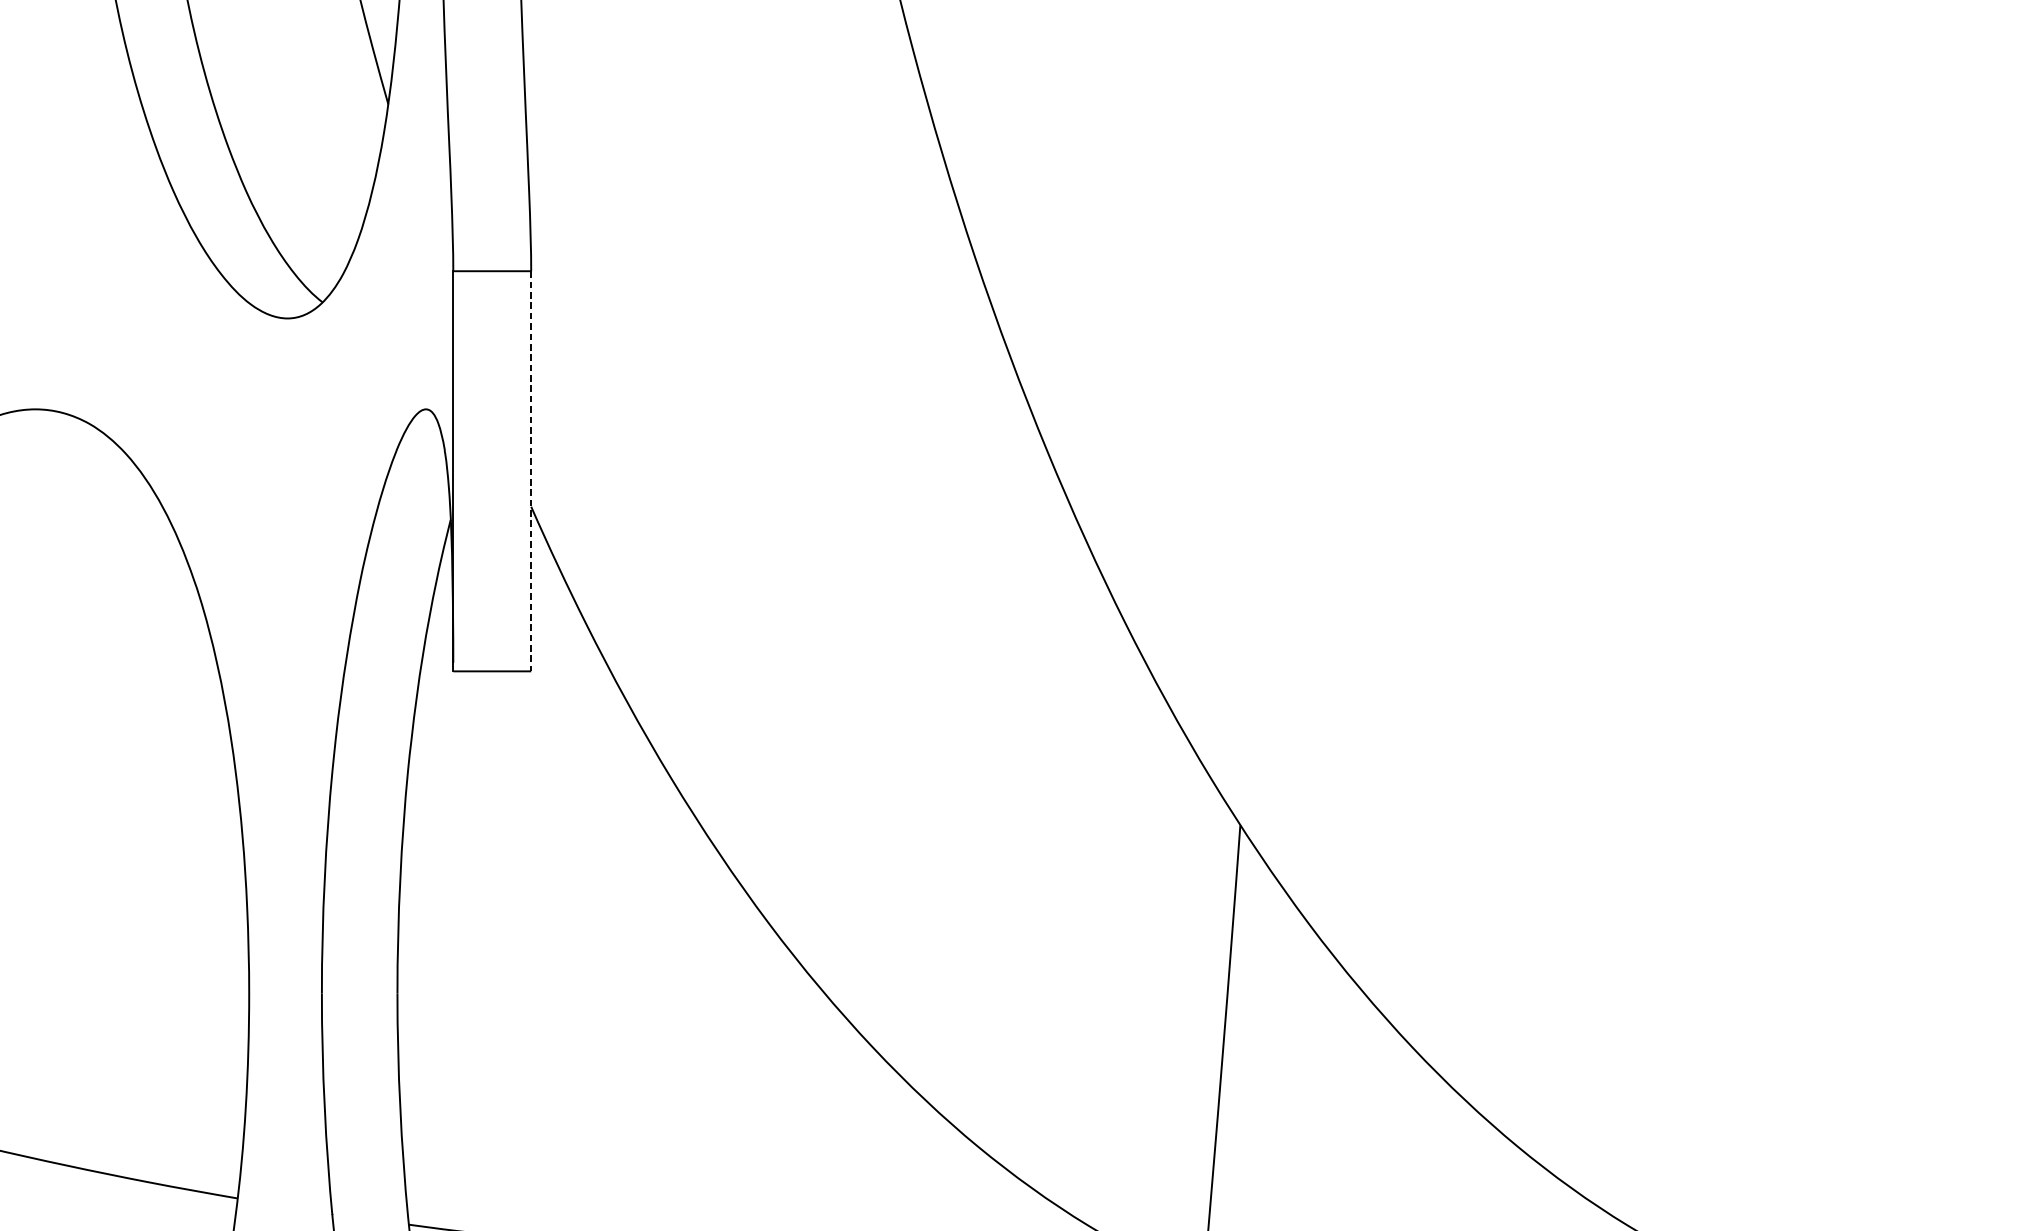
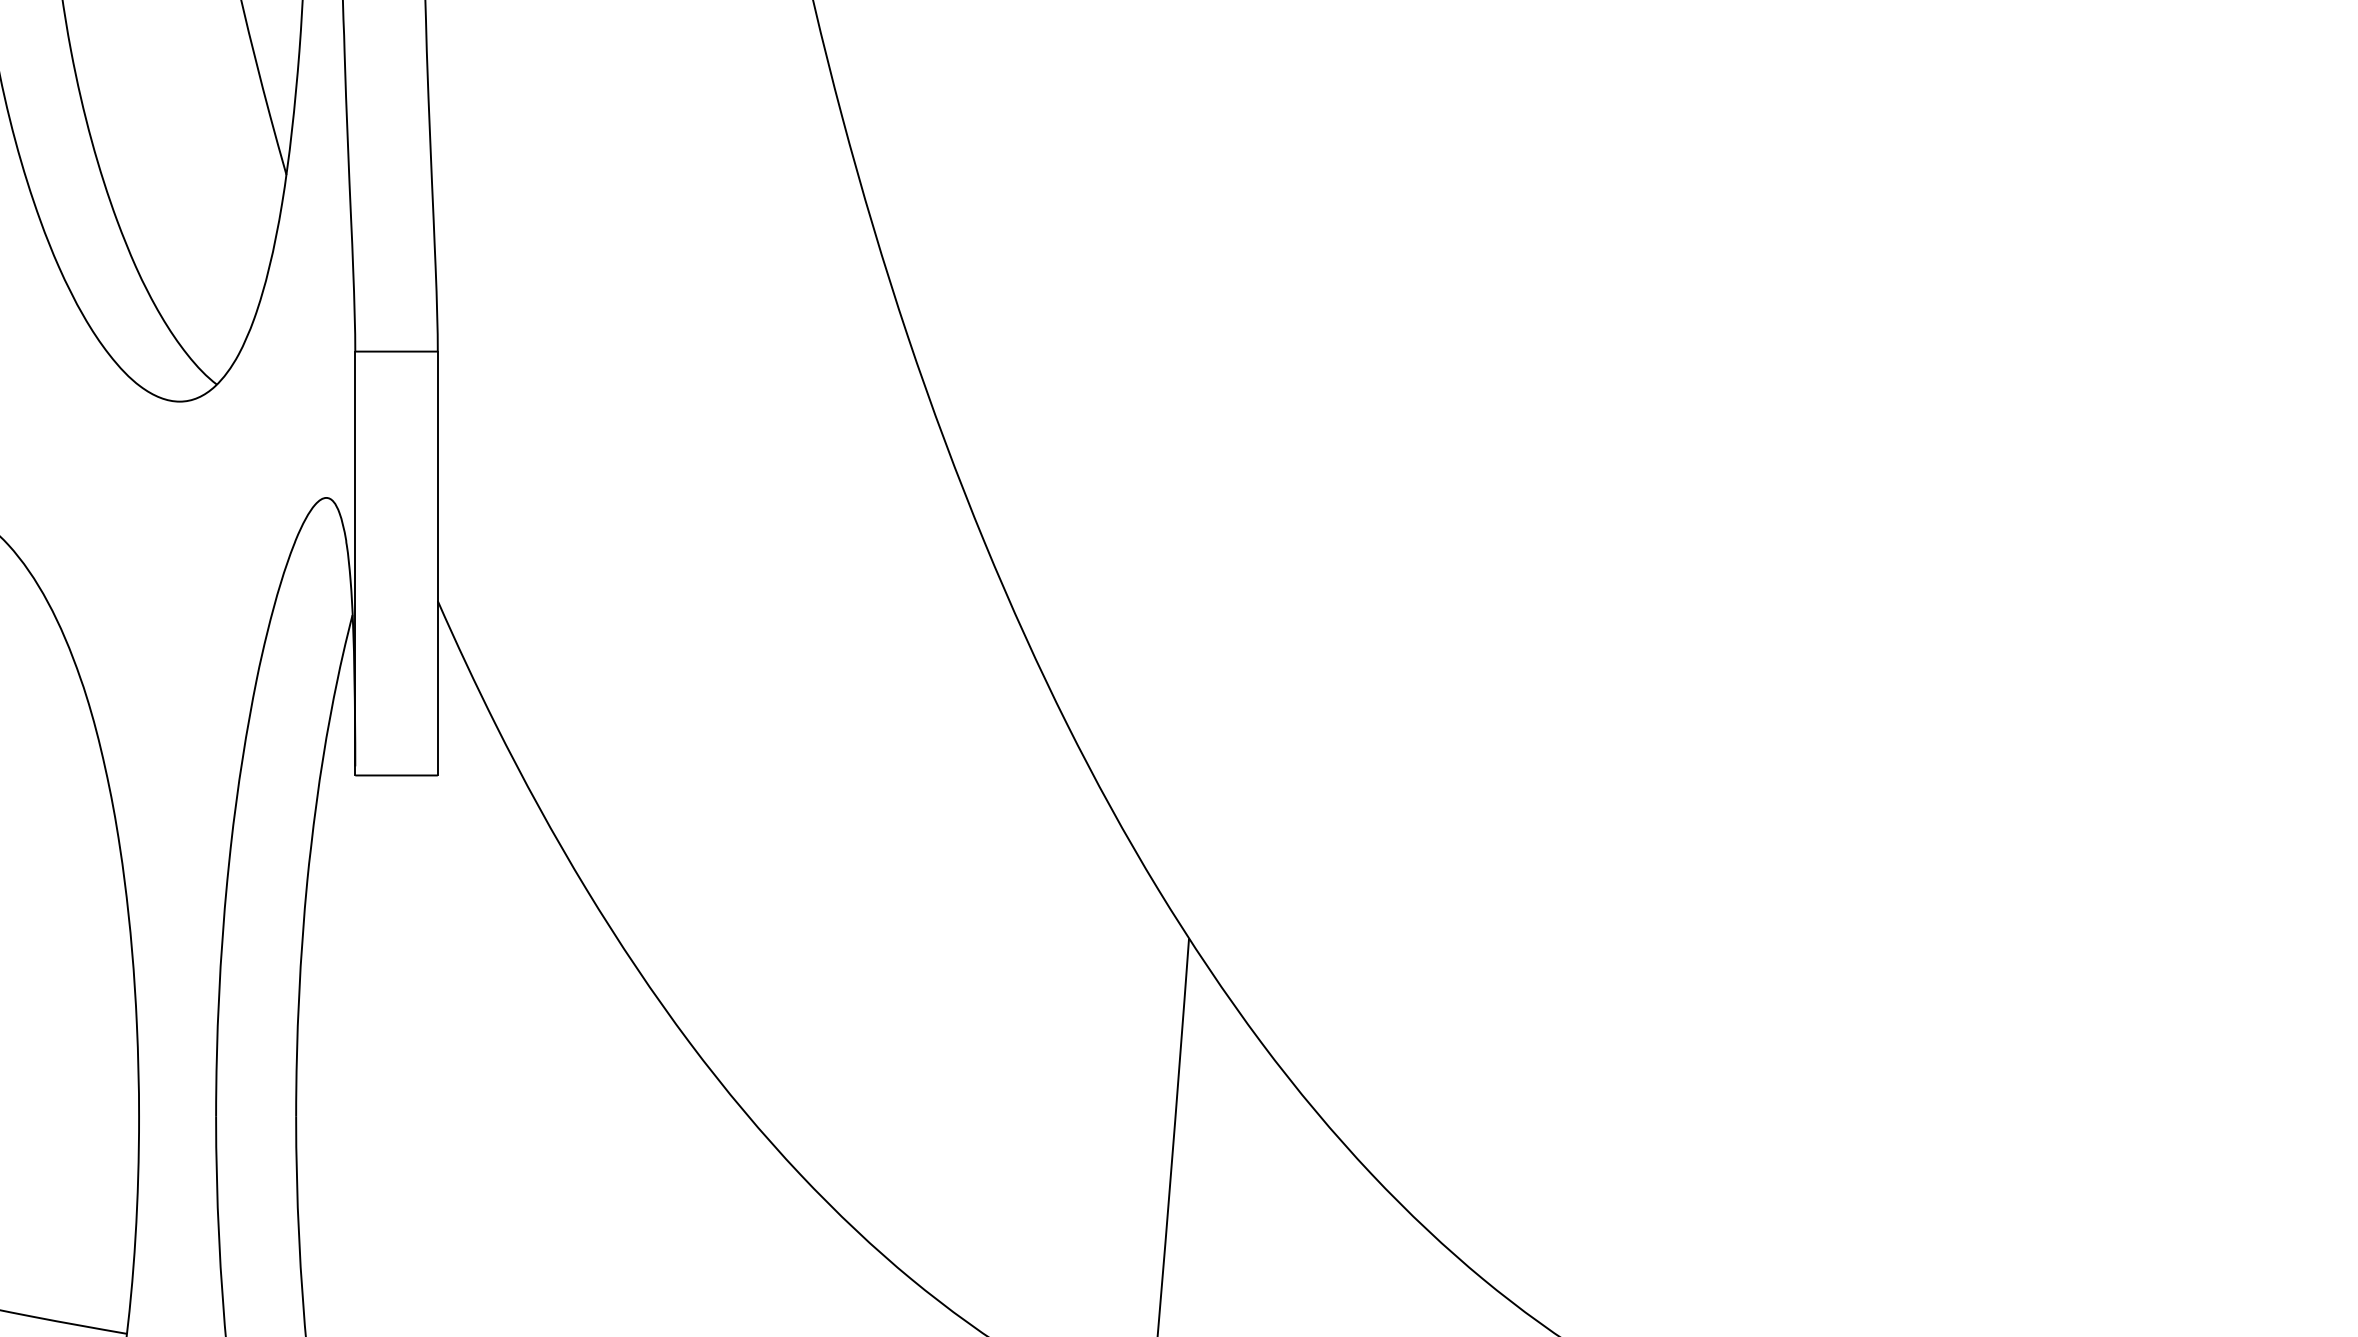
line: (530, 471) -> (437, 563), dashed -> solid

